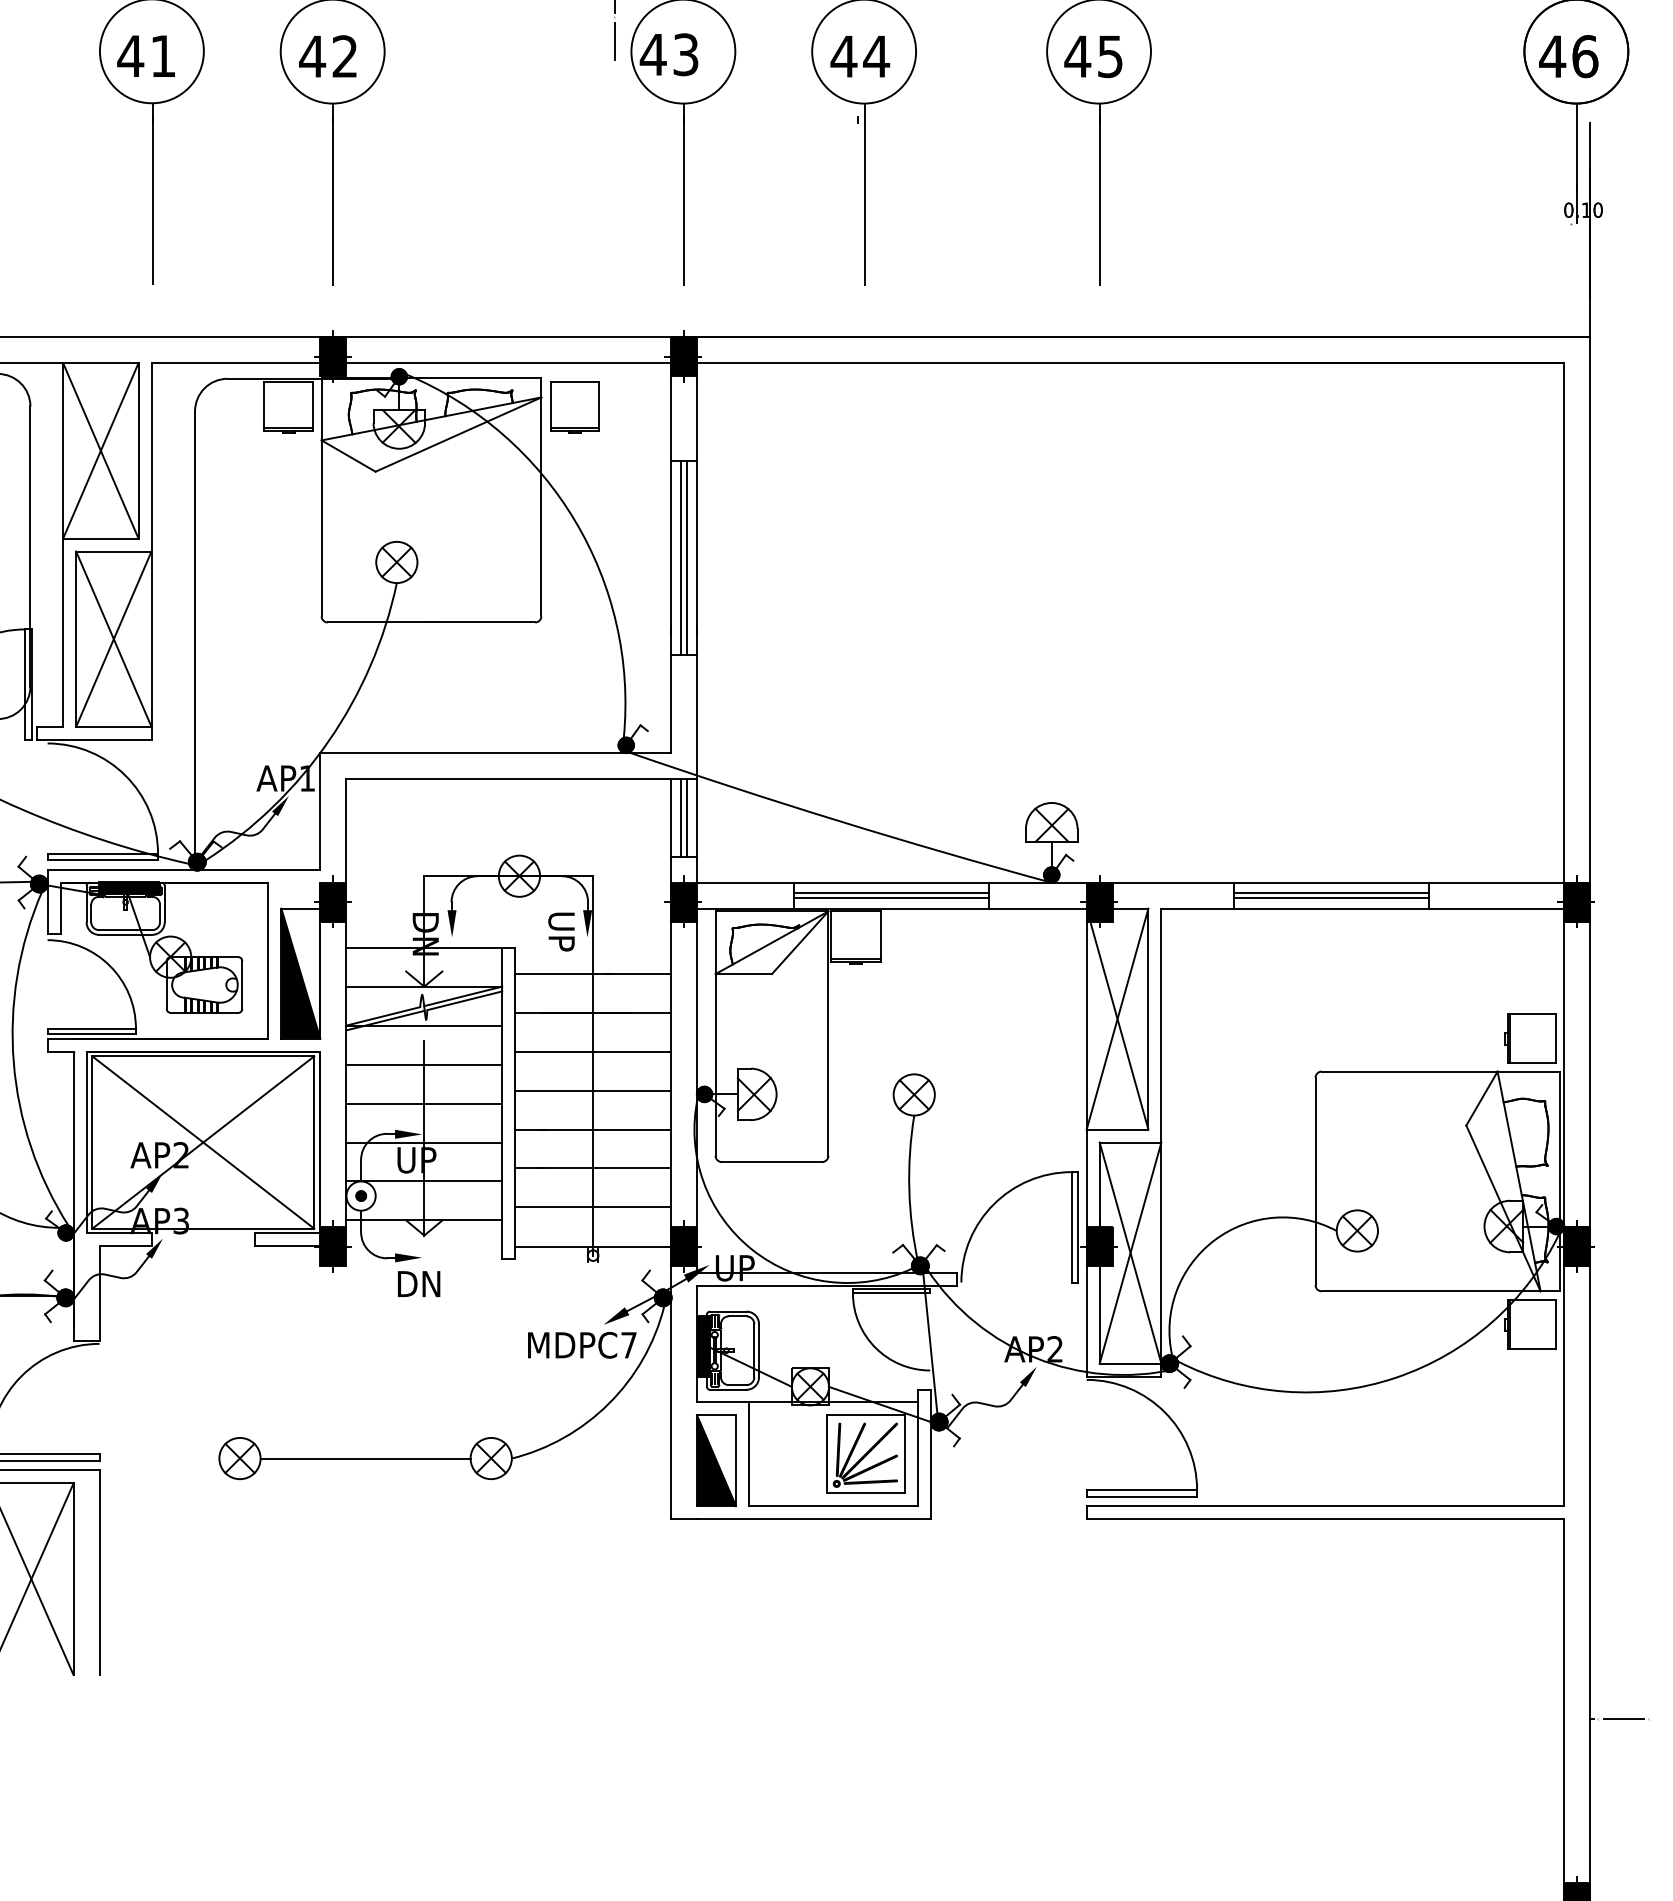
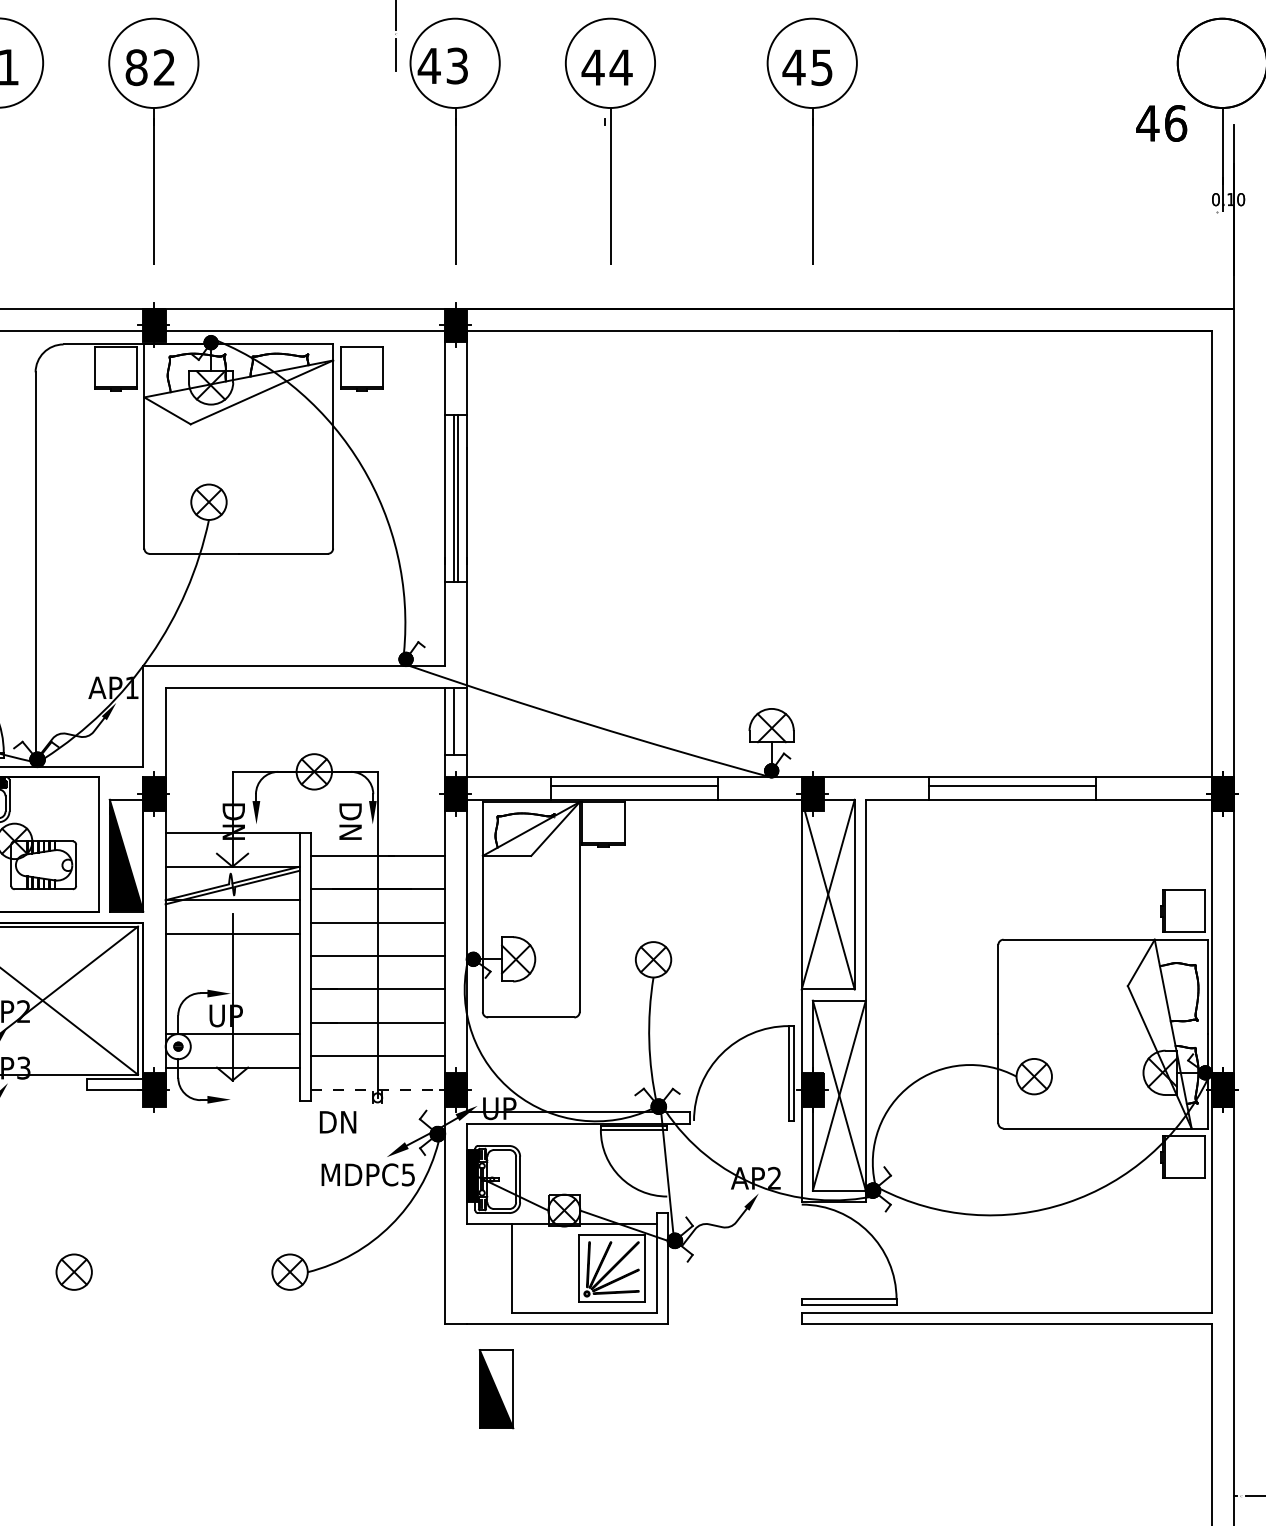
text: (312, 56) -> (136, 67), 42 -> 82
text: (1568, 56) -> (1161, 123), moved
line: (686, 817) -> (457, 721), removed
line: (891, 898) -> (633, 790), removed
line: (1331, 898) -> (1012, 790), removed
text: (561, 933) -> (350, 821), UP -> DN
line: (424, 1103) -> (232, 967), removed
line: (424, 1142) -> (232, 1000), removed
line: (593, 1246) -> (377, 1089), solid -> dashed
text: (419, 1283) -> (338, 1121), moved
text: (628, 1345) -> (408, 1175), MDPC7 -> MDPC5
line: (365, 1458) -> (182, 1272), removed
part: (716, 1460) -> (496, 1388), moved

